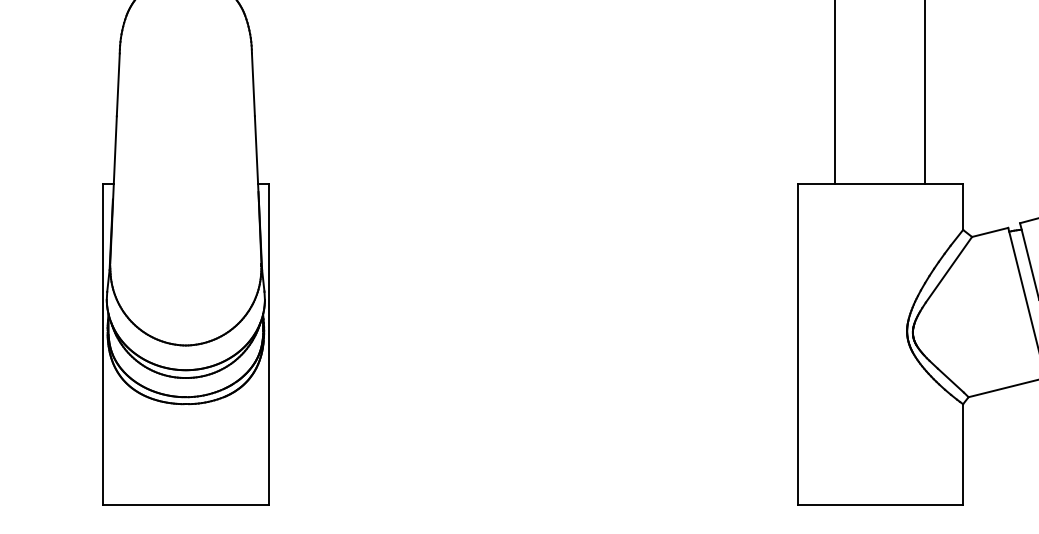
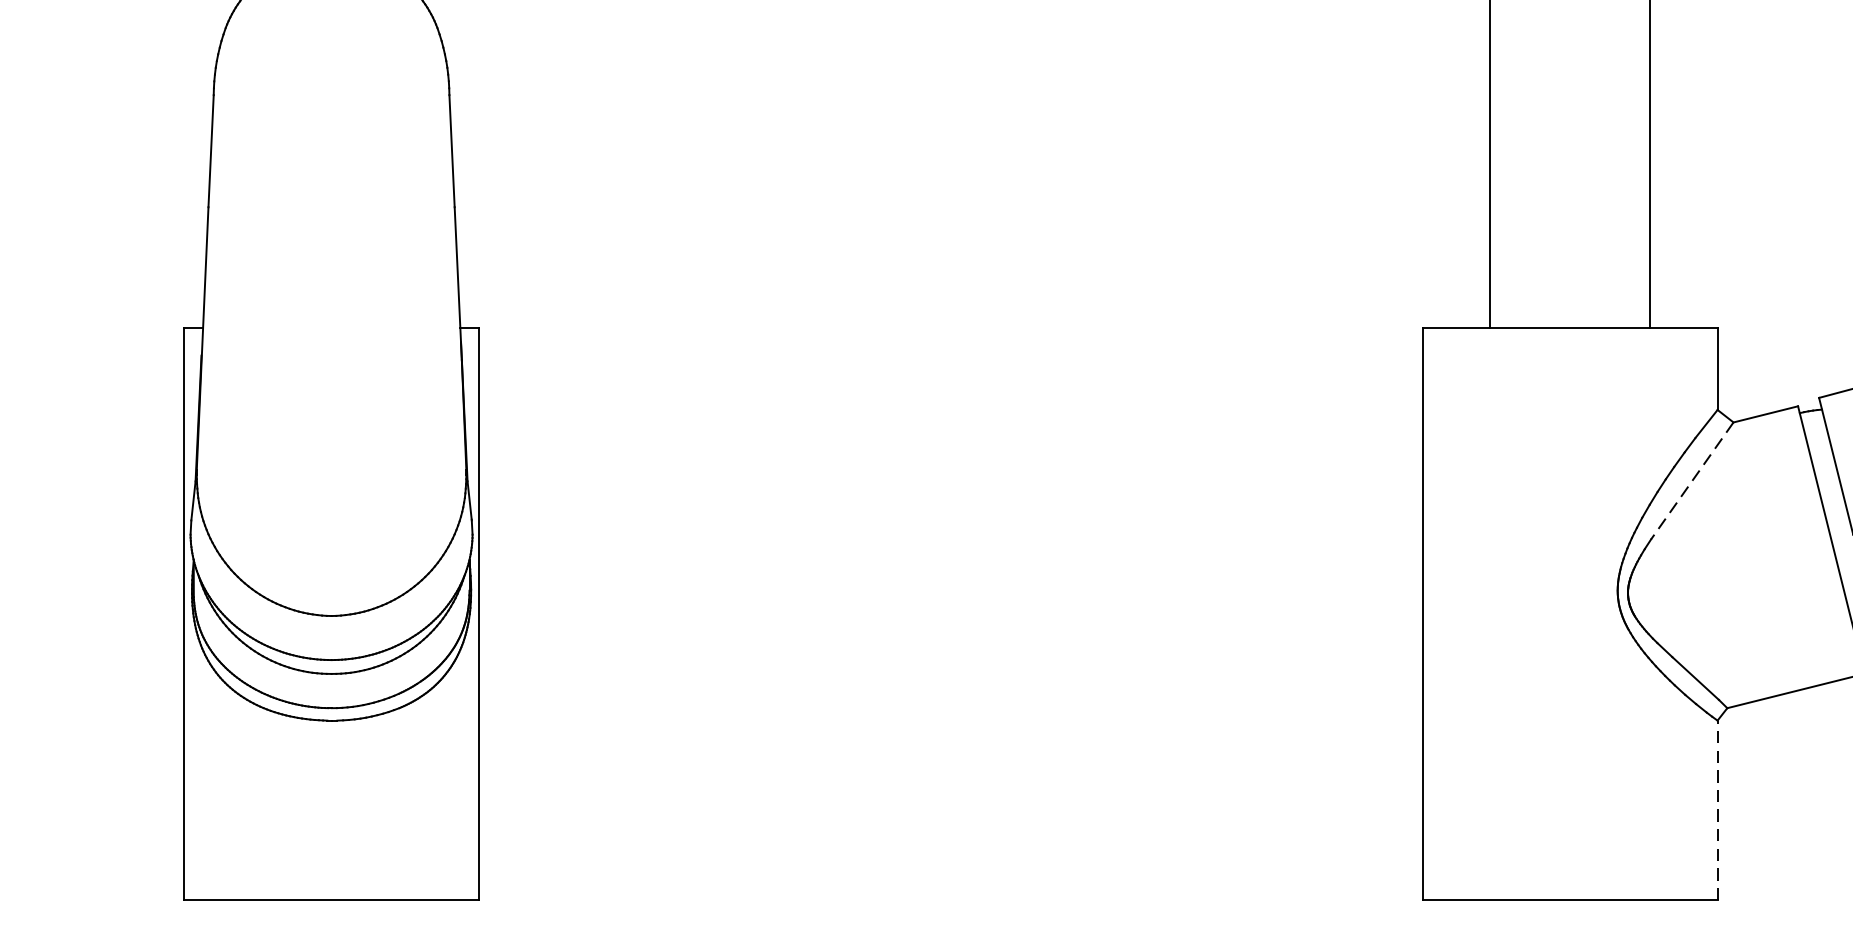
line: (948, 270) -> (1691, 482), solid -> dashed
line: (963, 454) -> (1718, 810), solid -> dashed

